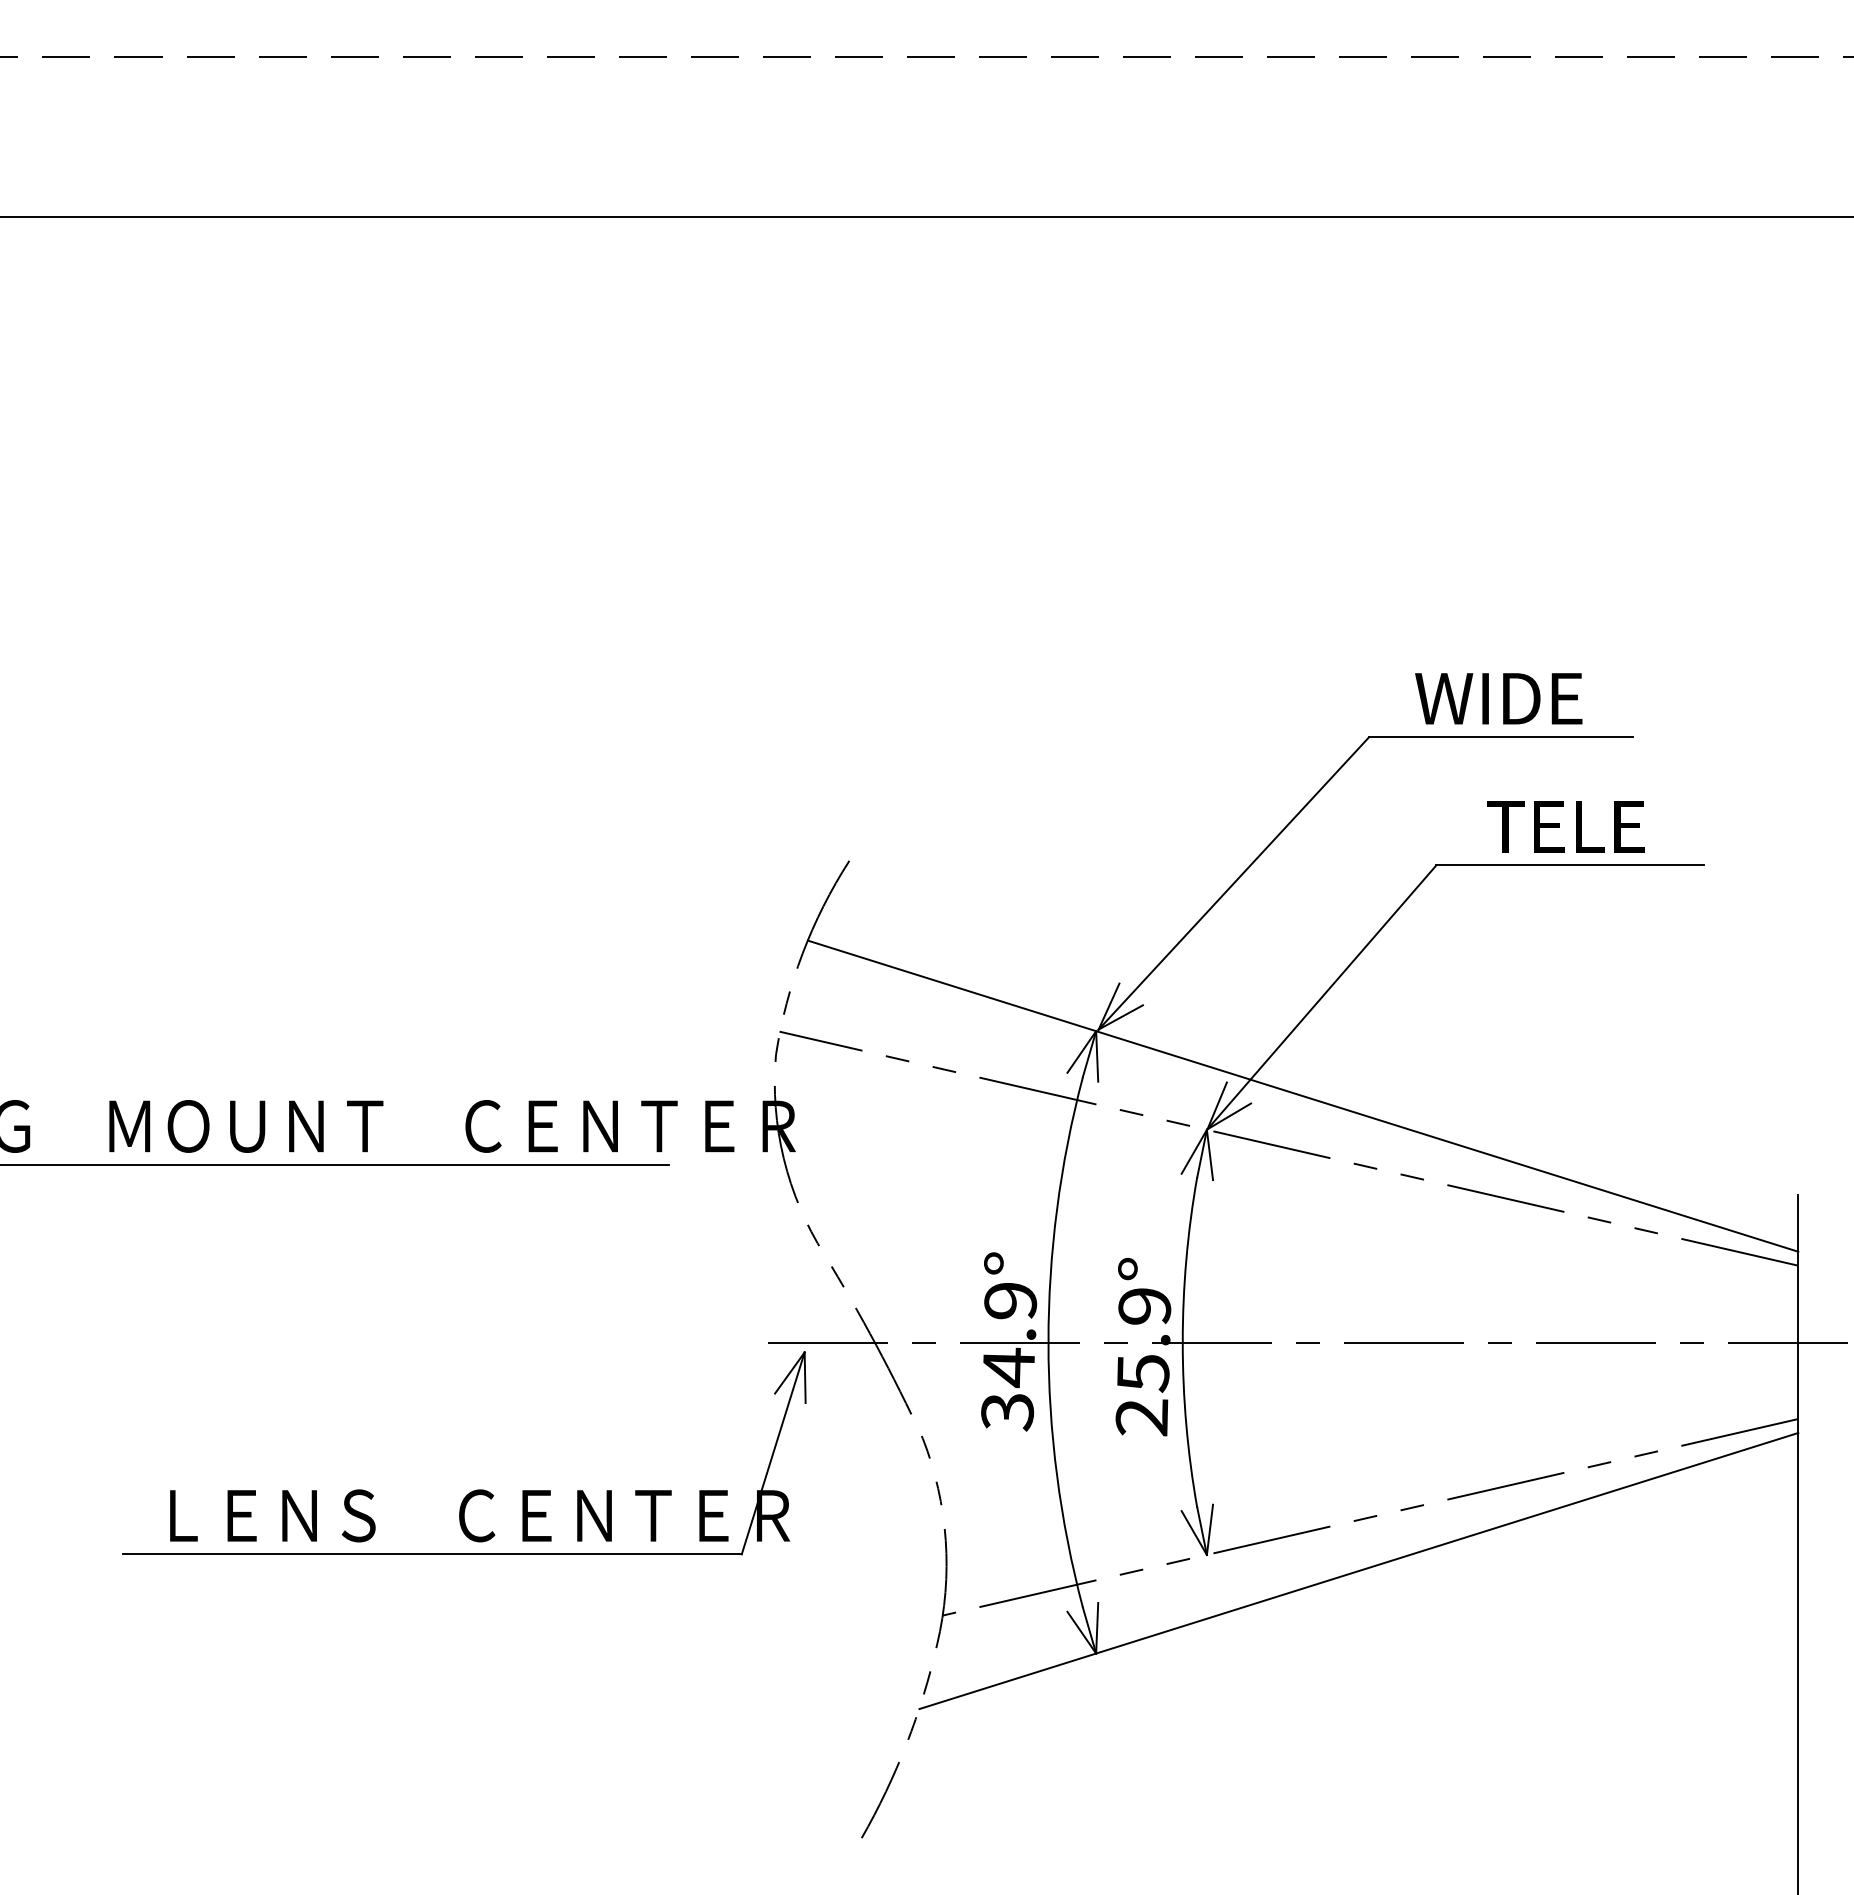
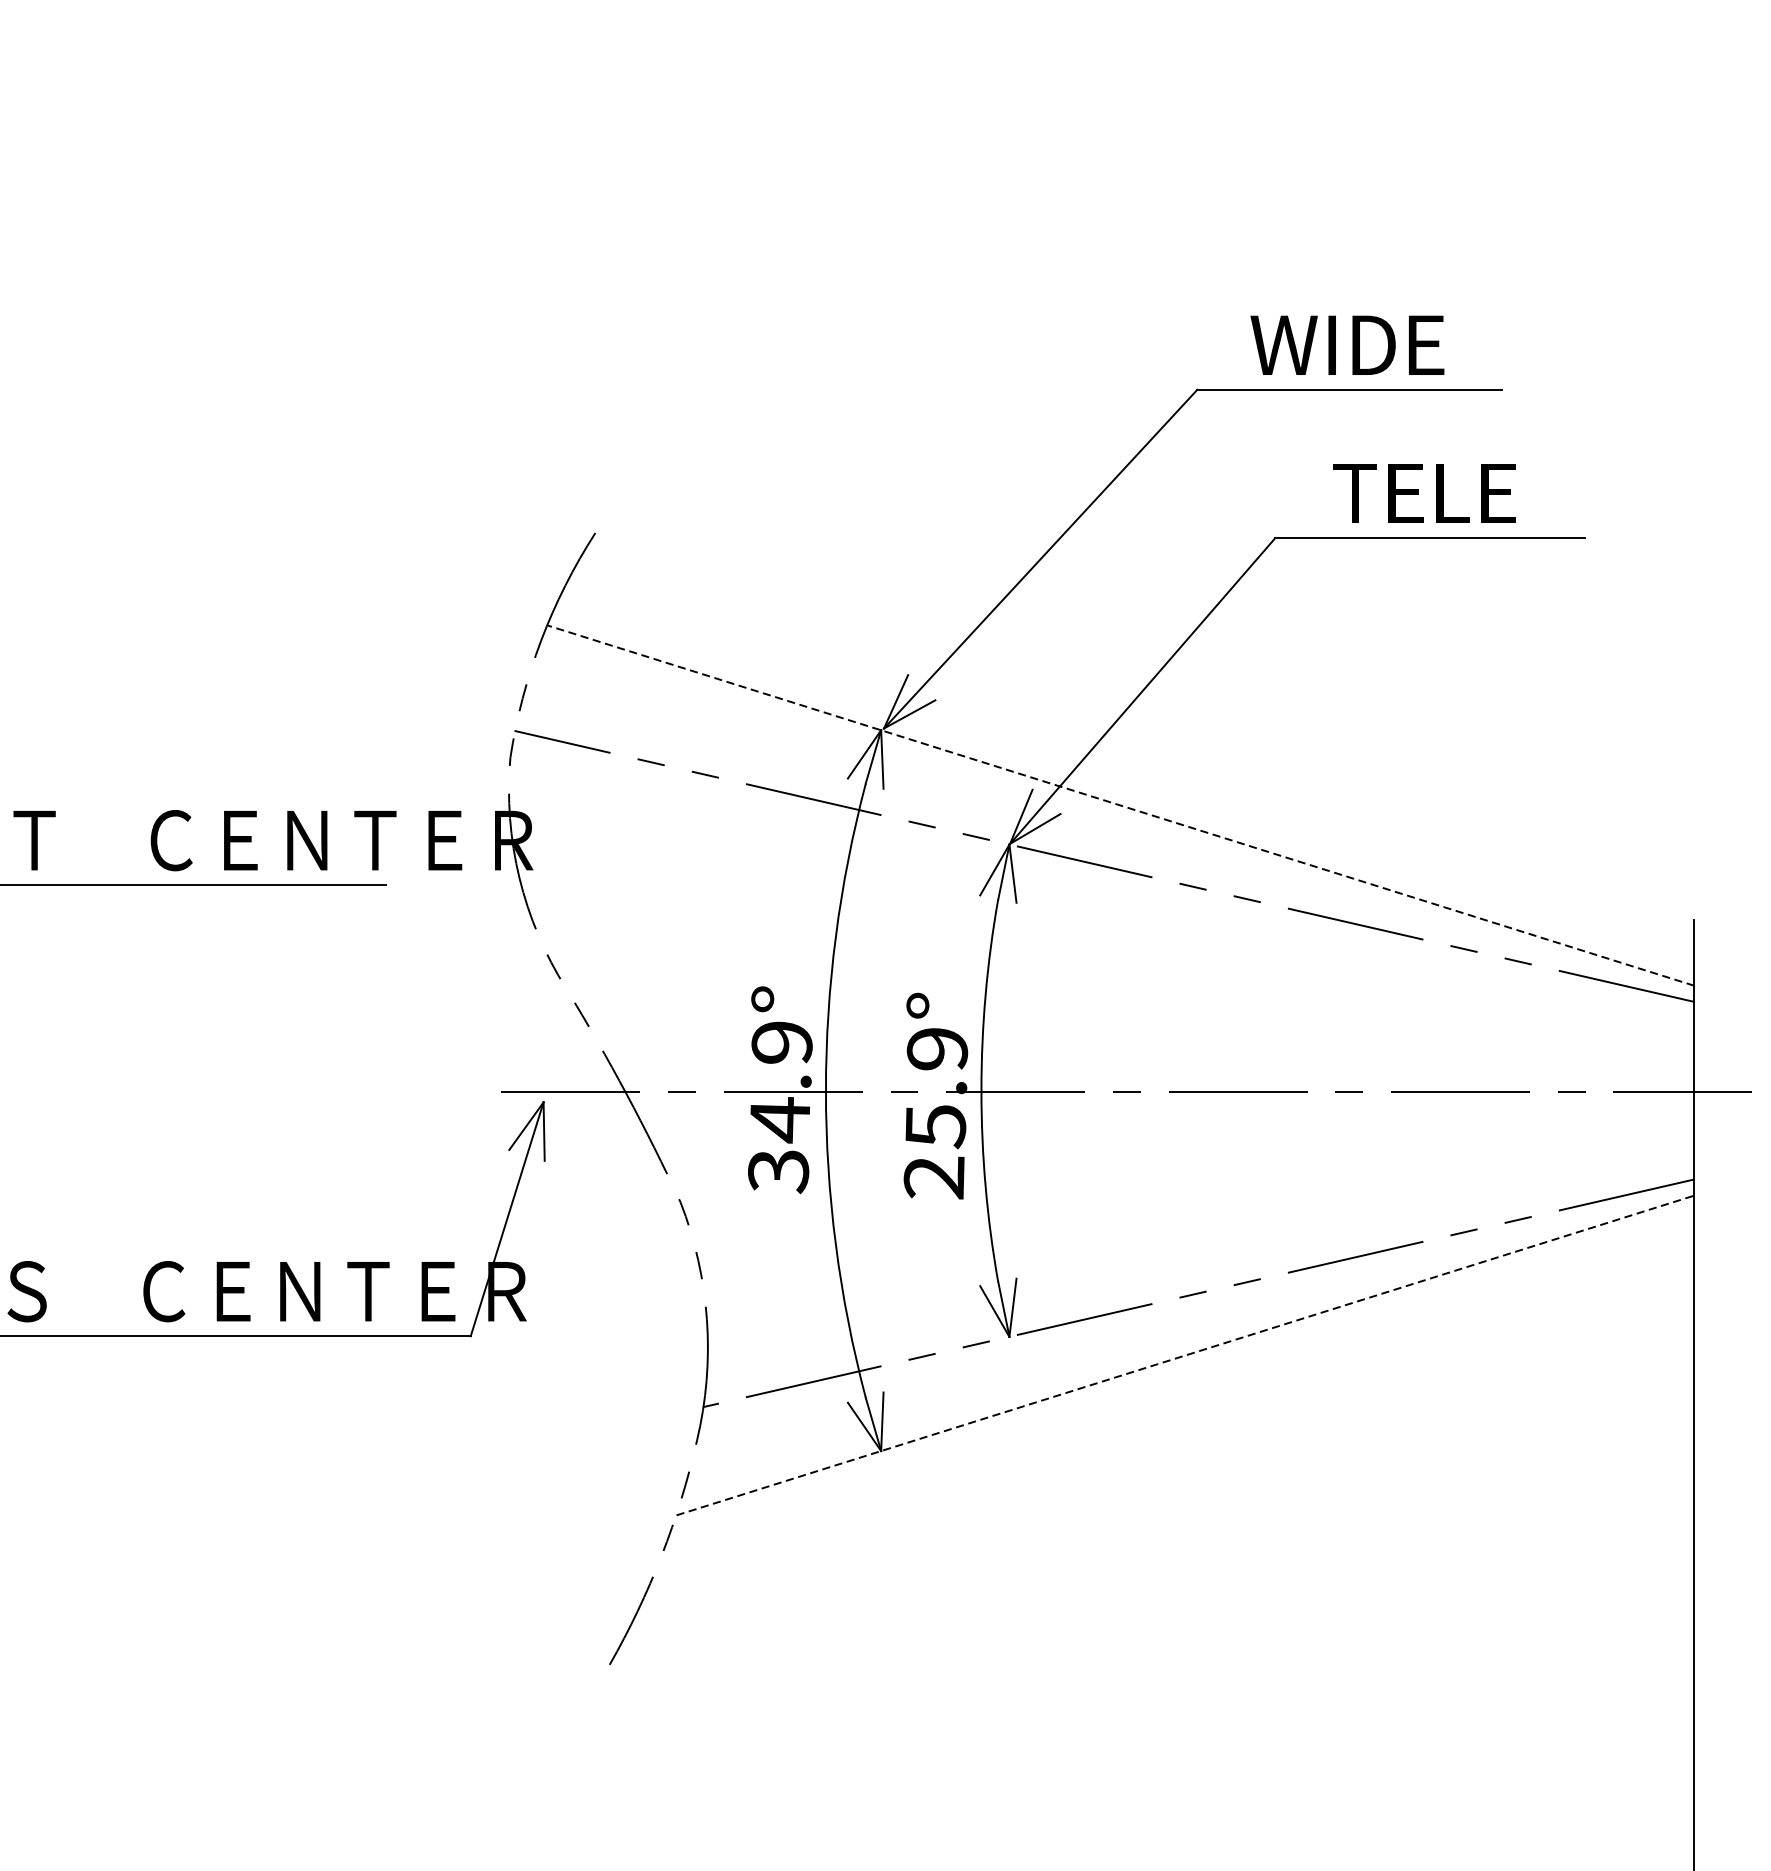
line: (1302, 1096) -> (1120, 805), solid -> dashed
line: (1358, 1571) -> (1184, 1356), solid -> dashed

